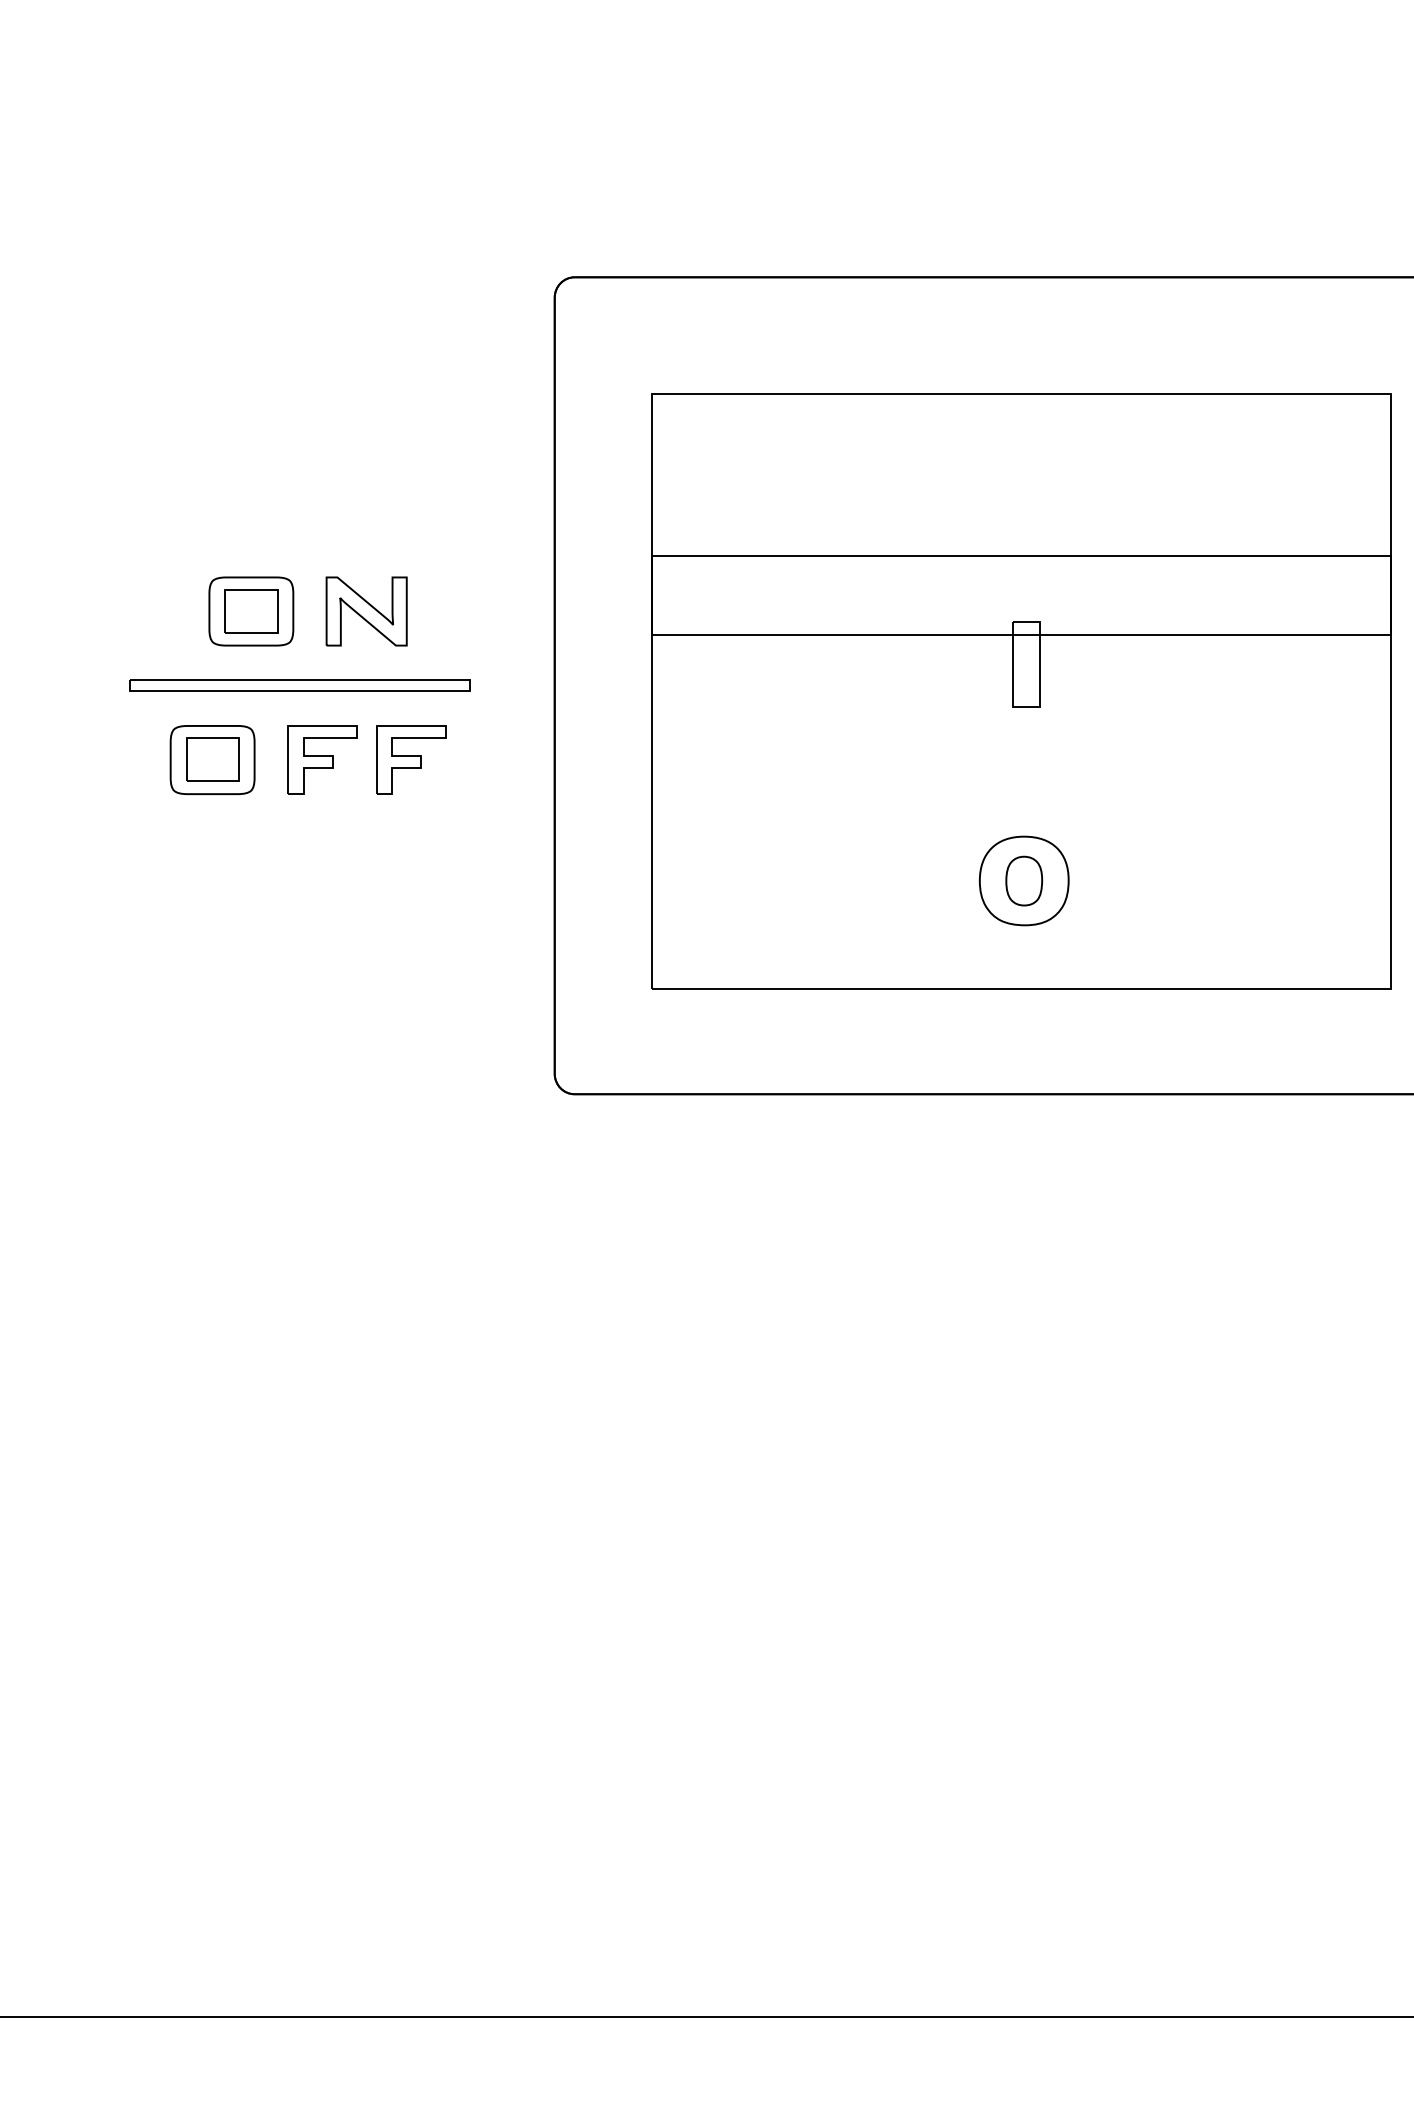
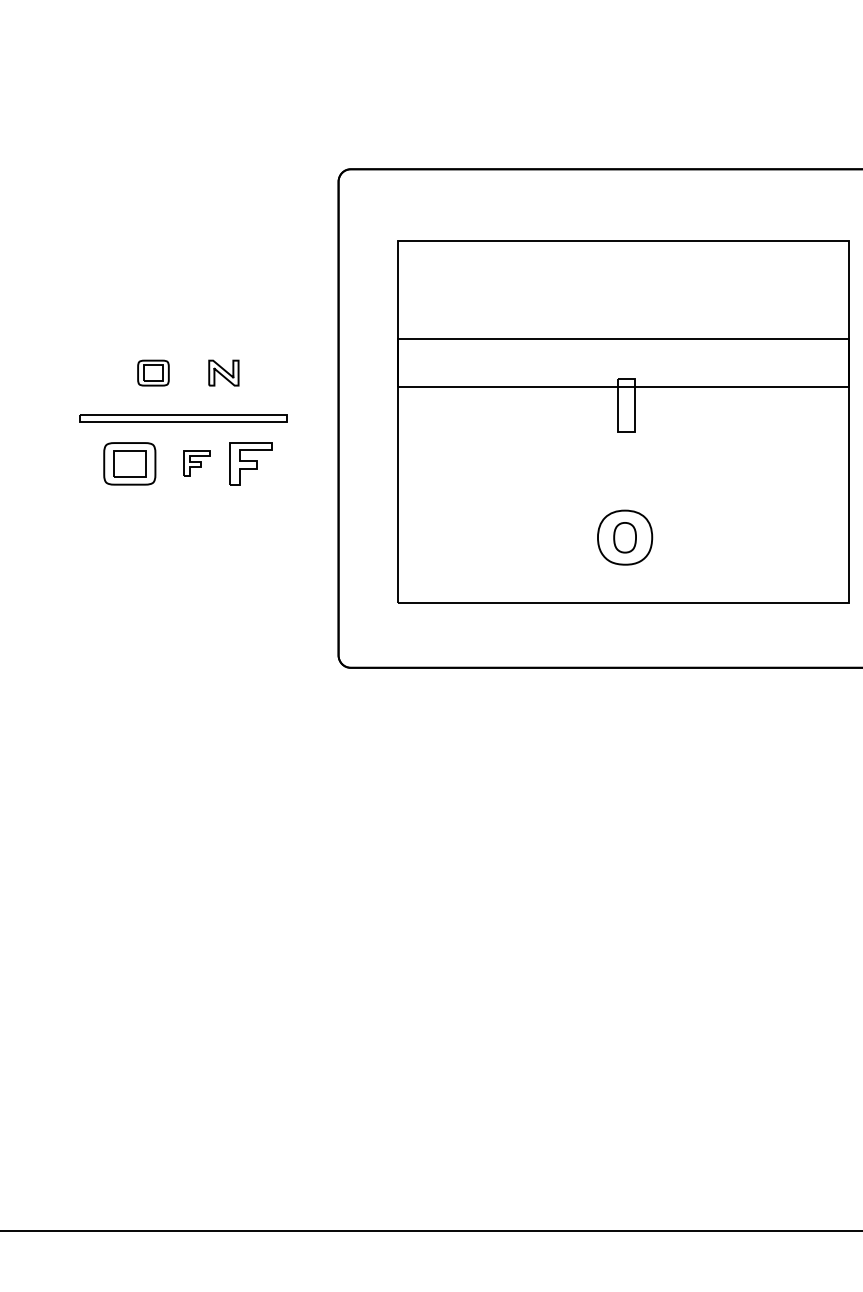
part: (251, 610) -> (153, 372), size x0.6
part: (366, 610) -> (223, 372), size x0.6
part: (321, 759) -> (196, 463), size x0.6

